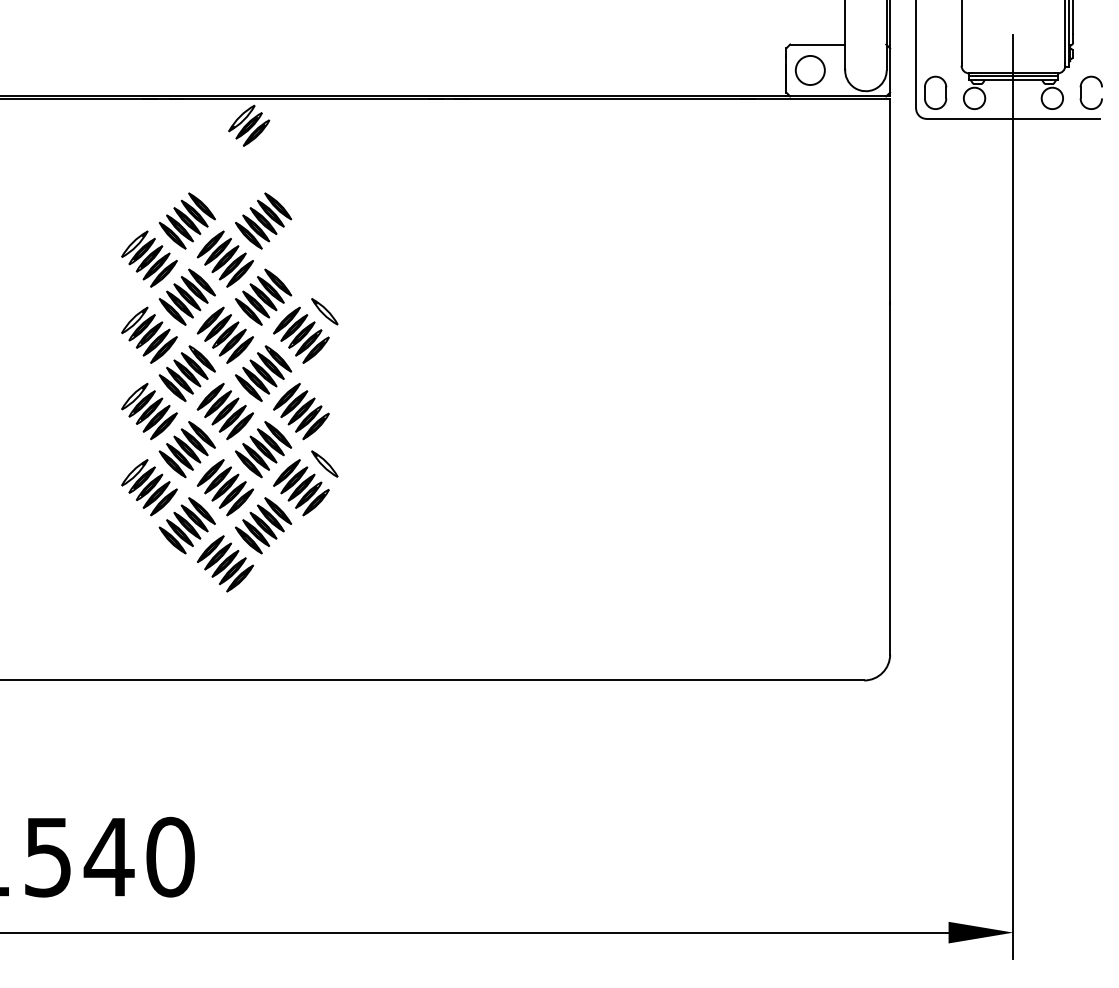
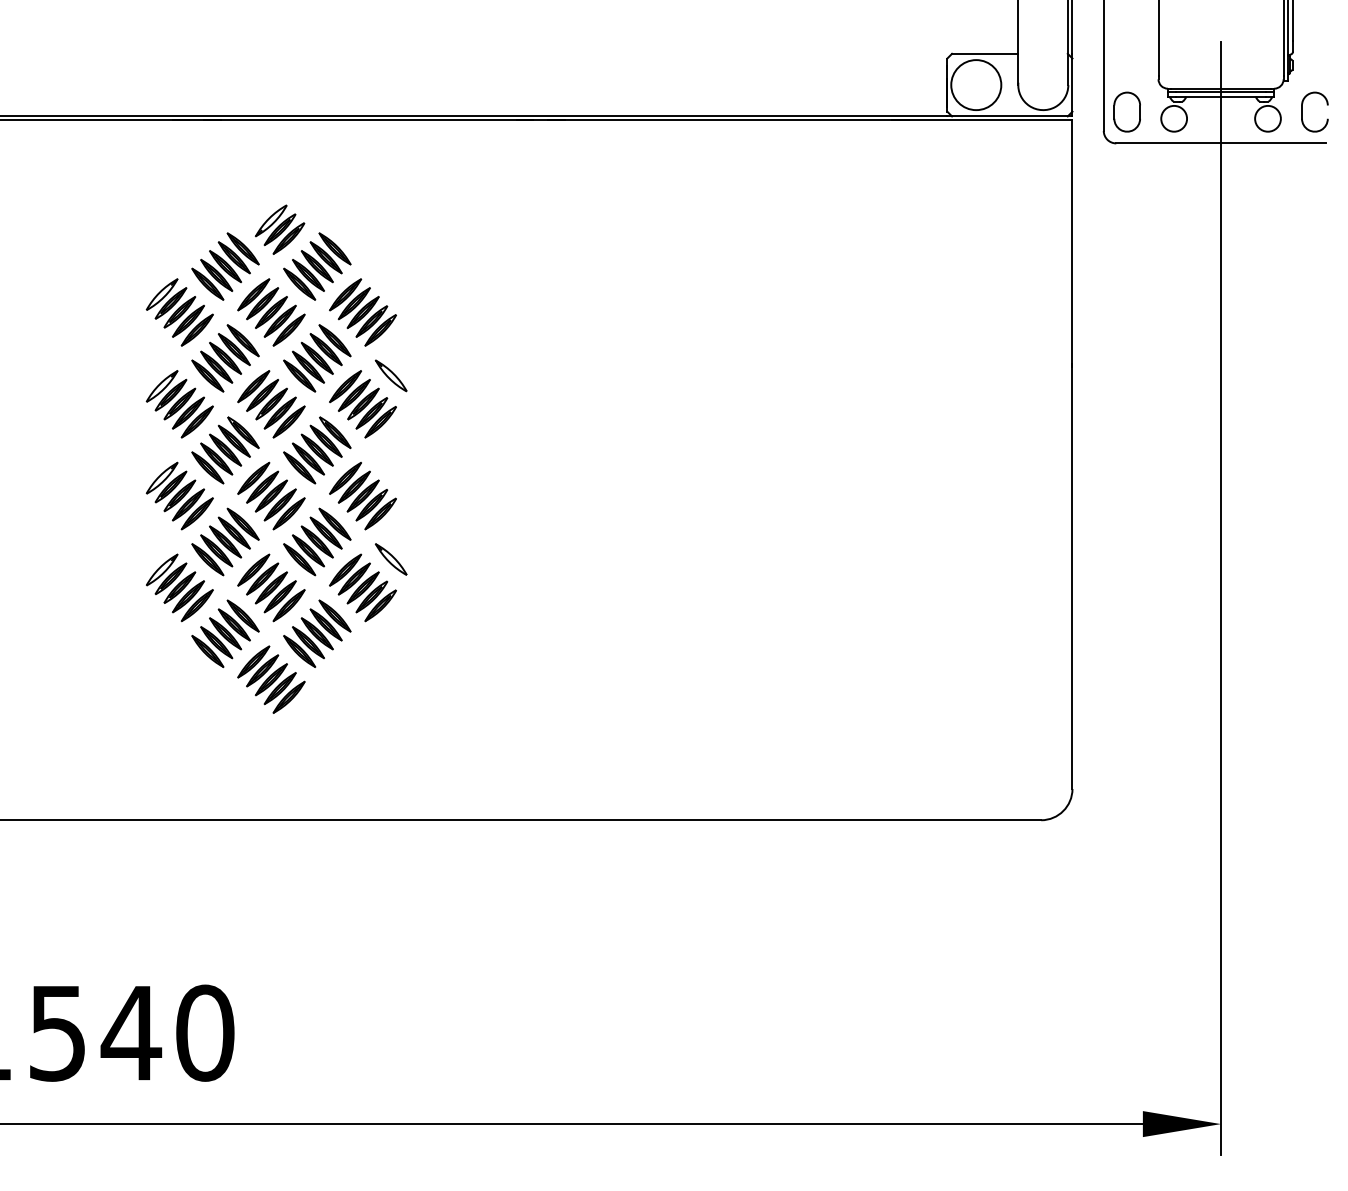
circle: (810, 70) -> (976, 85), size x1.43
part: (248, 125) -> (279, 229), moved
part: (301, 259) -> (362, 312), added

